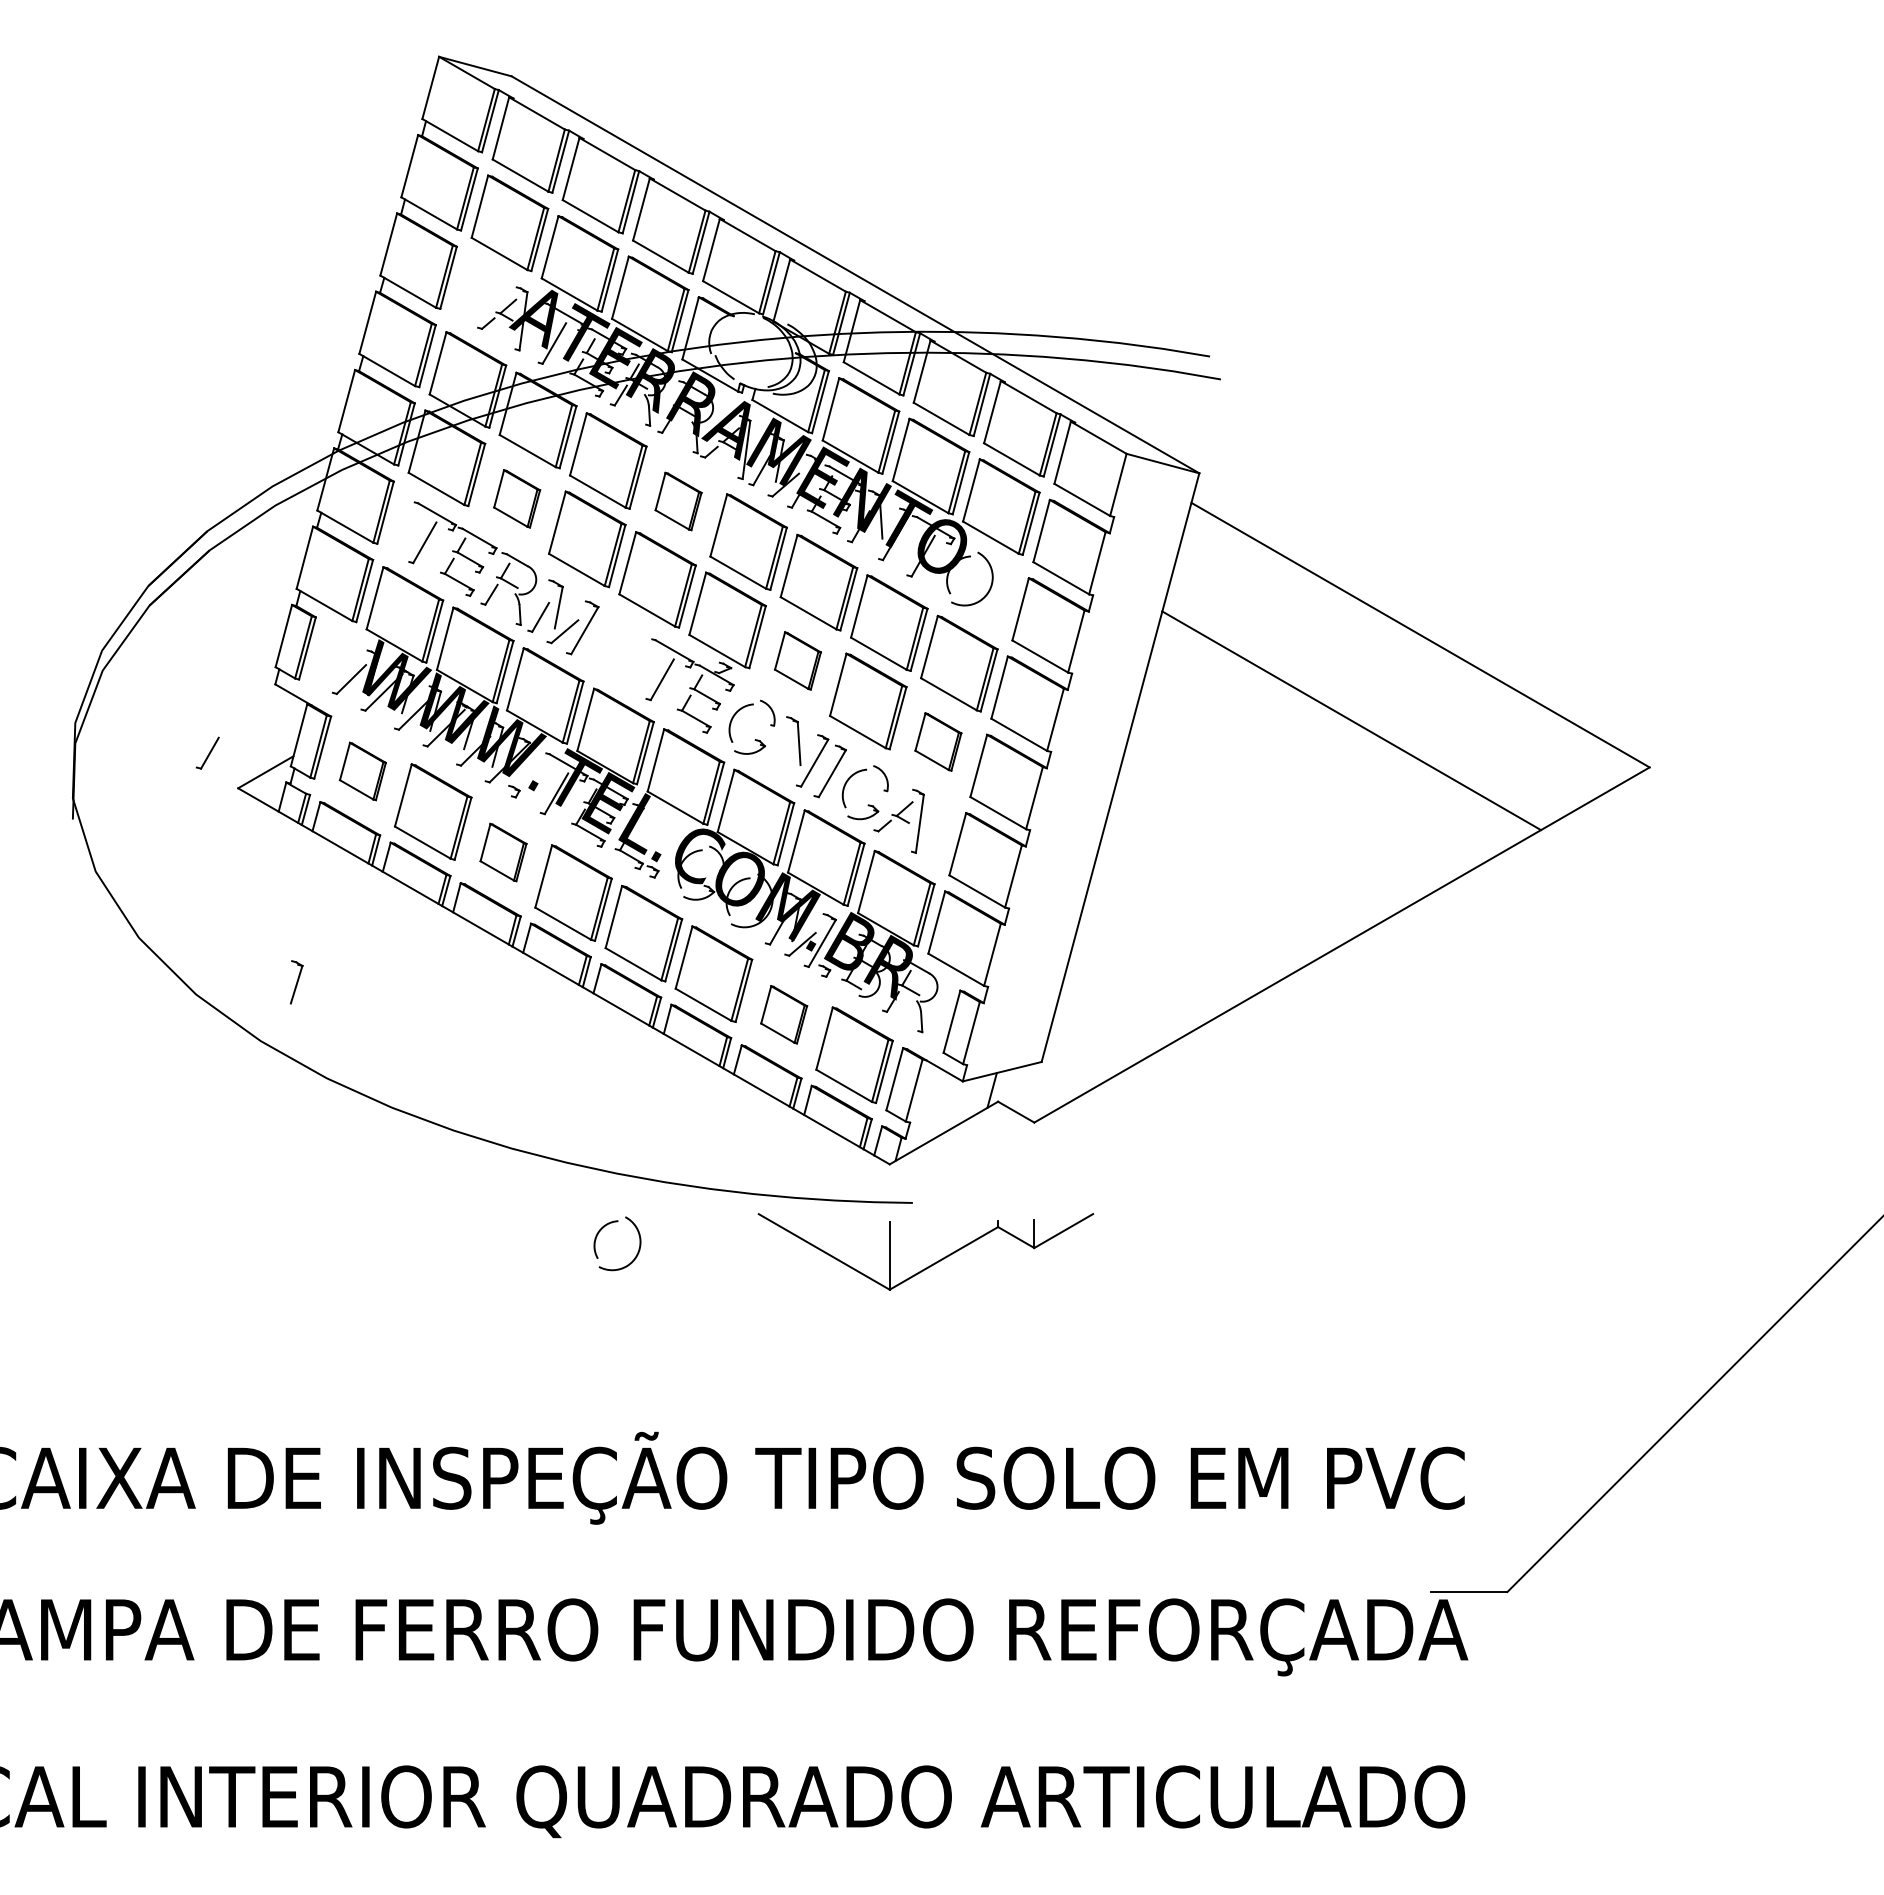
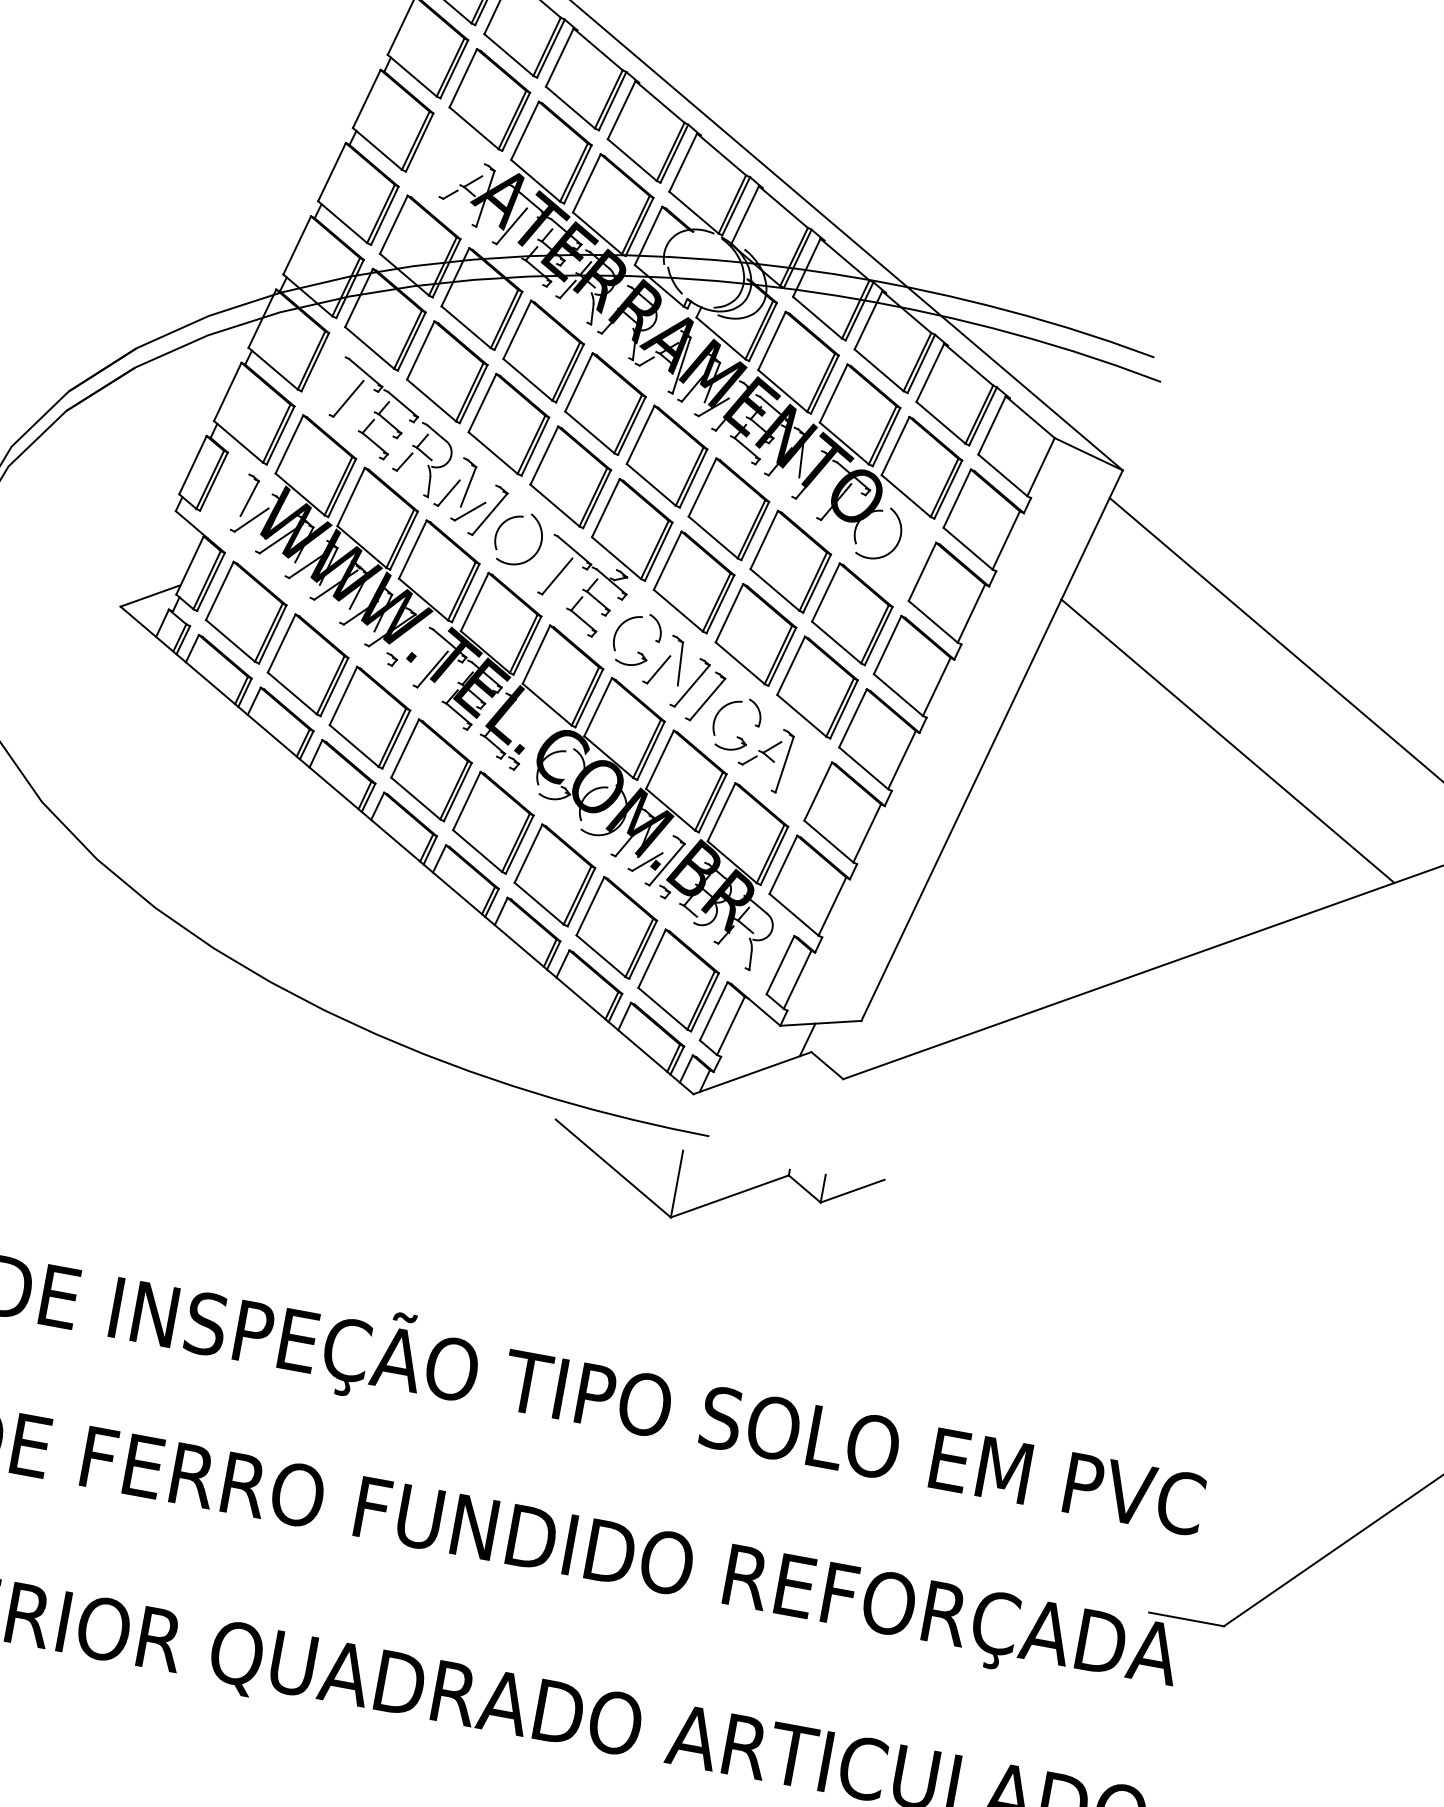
part: (516, 498) -> (446, 371), size x1.67
part: (678, 501) -> (605, 404), size x1.67
part: (797, 660) -> (693, 581), size x1.67
part: (938, 741) -> (817, 687), size x1.67
part: (207, 752) -> (656, 668), moved
part: (362, 771) -> (245, 612), size x1.67
part: (503, 852) -> (369, 717), size x1.67
part: (296, 982) -> (249, 496), moved
part: (783, 1014) -> (616, 927), size x1.67
part: (603, 1228) -> (507, 521), moved

